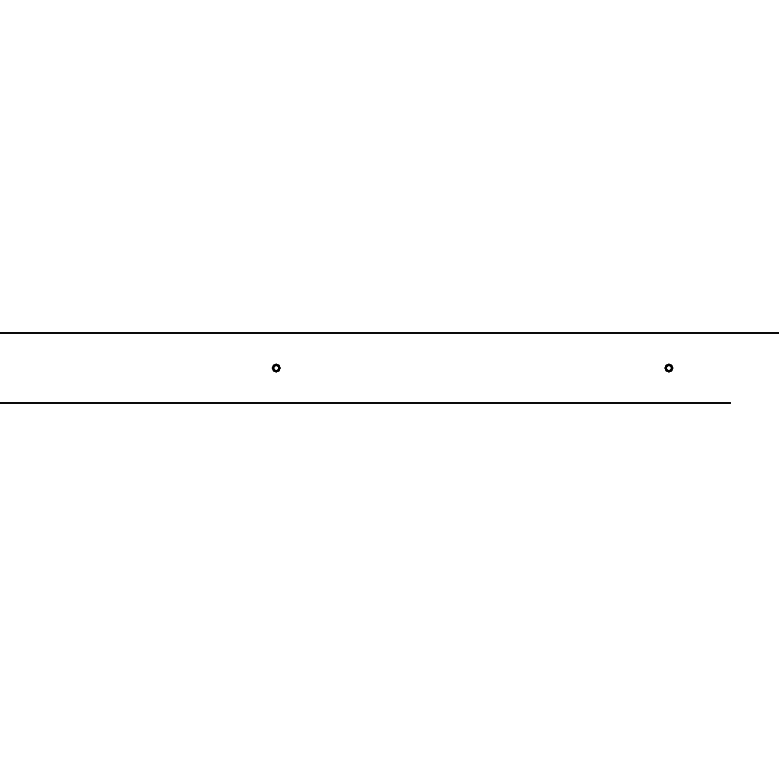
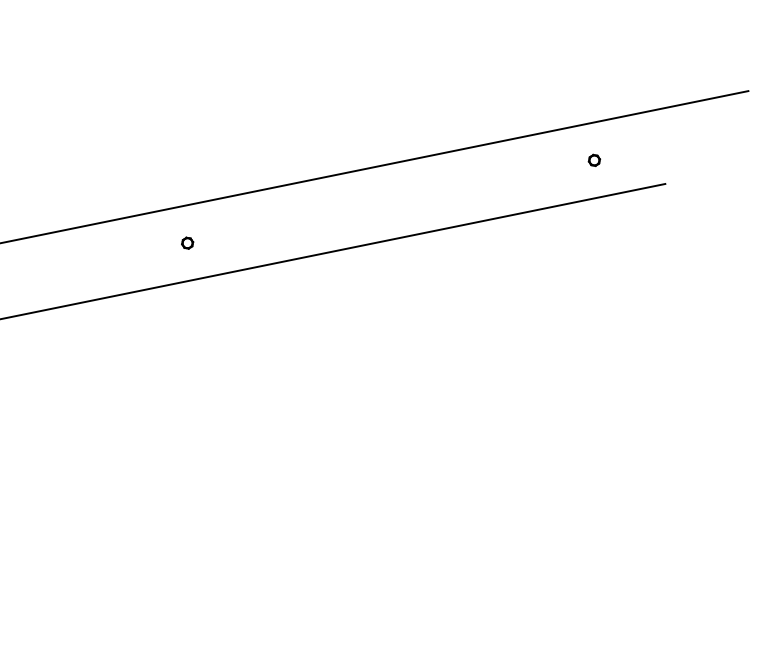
part: (275, 367) -> (186, 242), size x1.6
part: (668, 367) -> (593, 159), size x1.6

